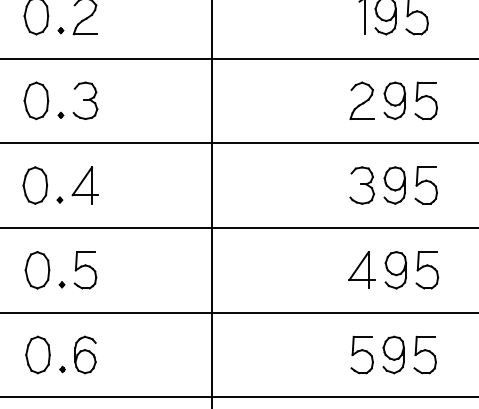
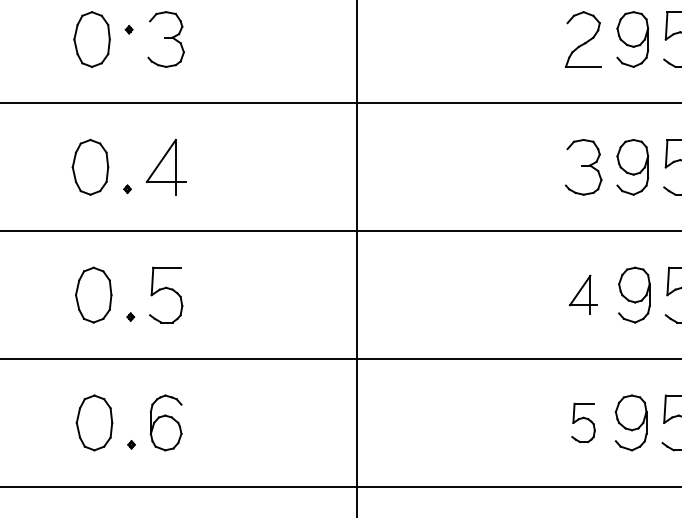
part: (60, 114) -> (128, 28), moved
part: (361, 269) -> (582, 293), size x0.7
part: (361, 354) -> (582, 422), size x0.7

